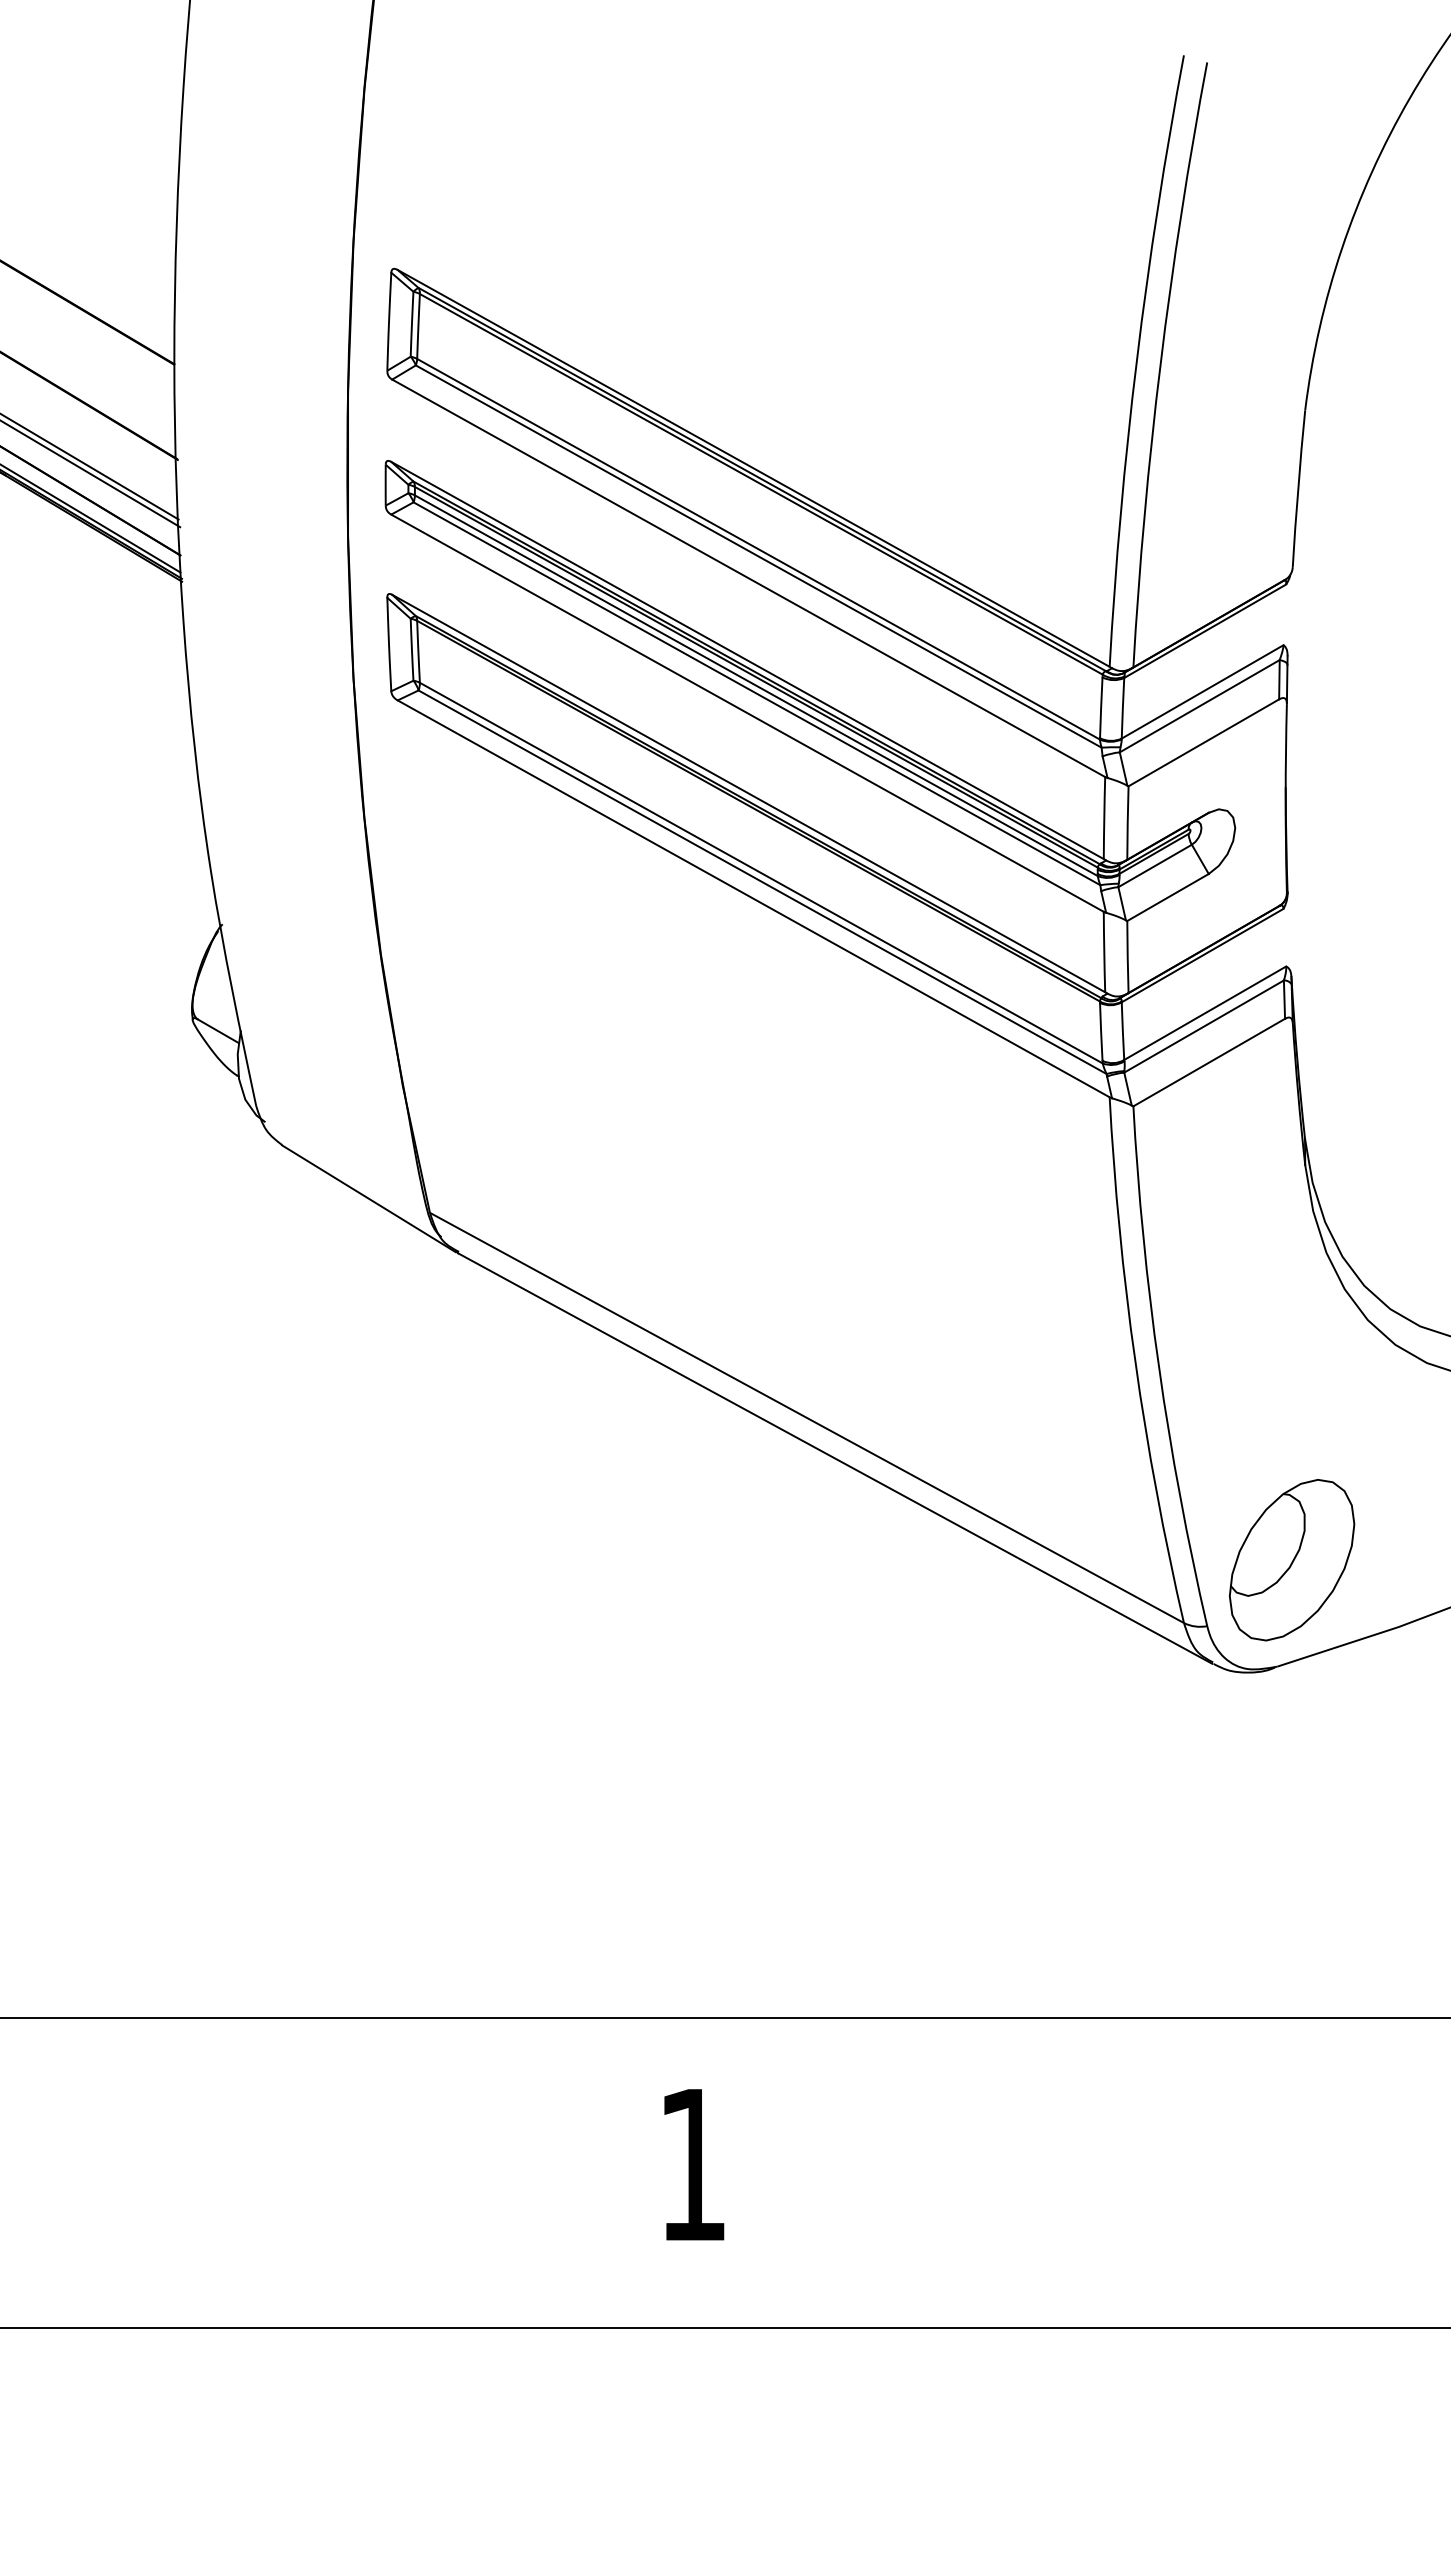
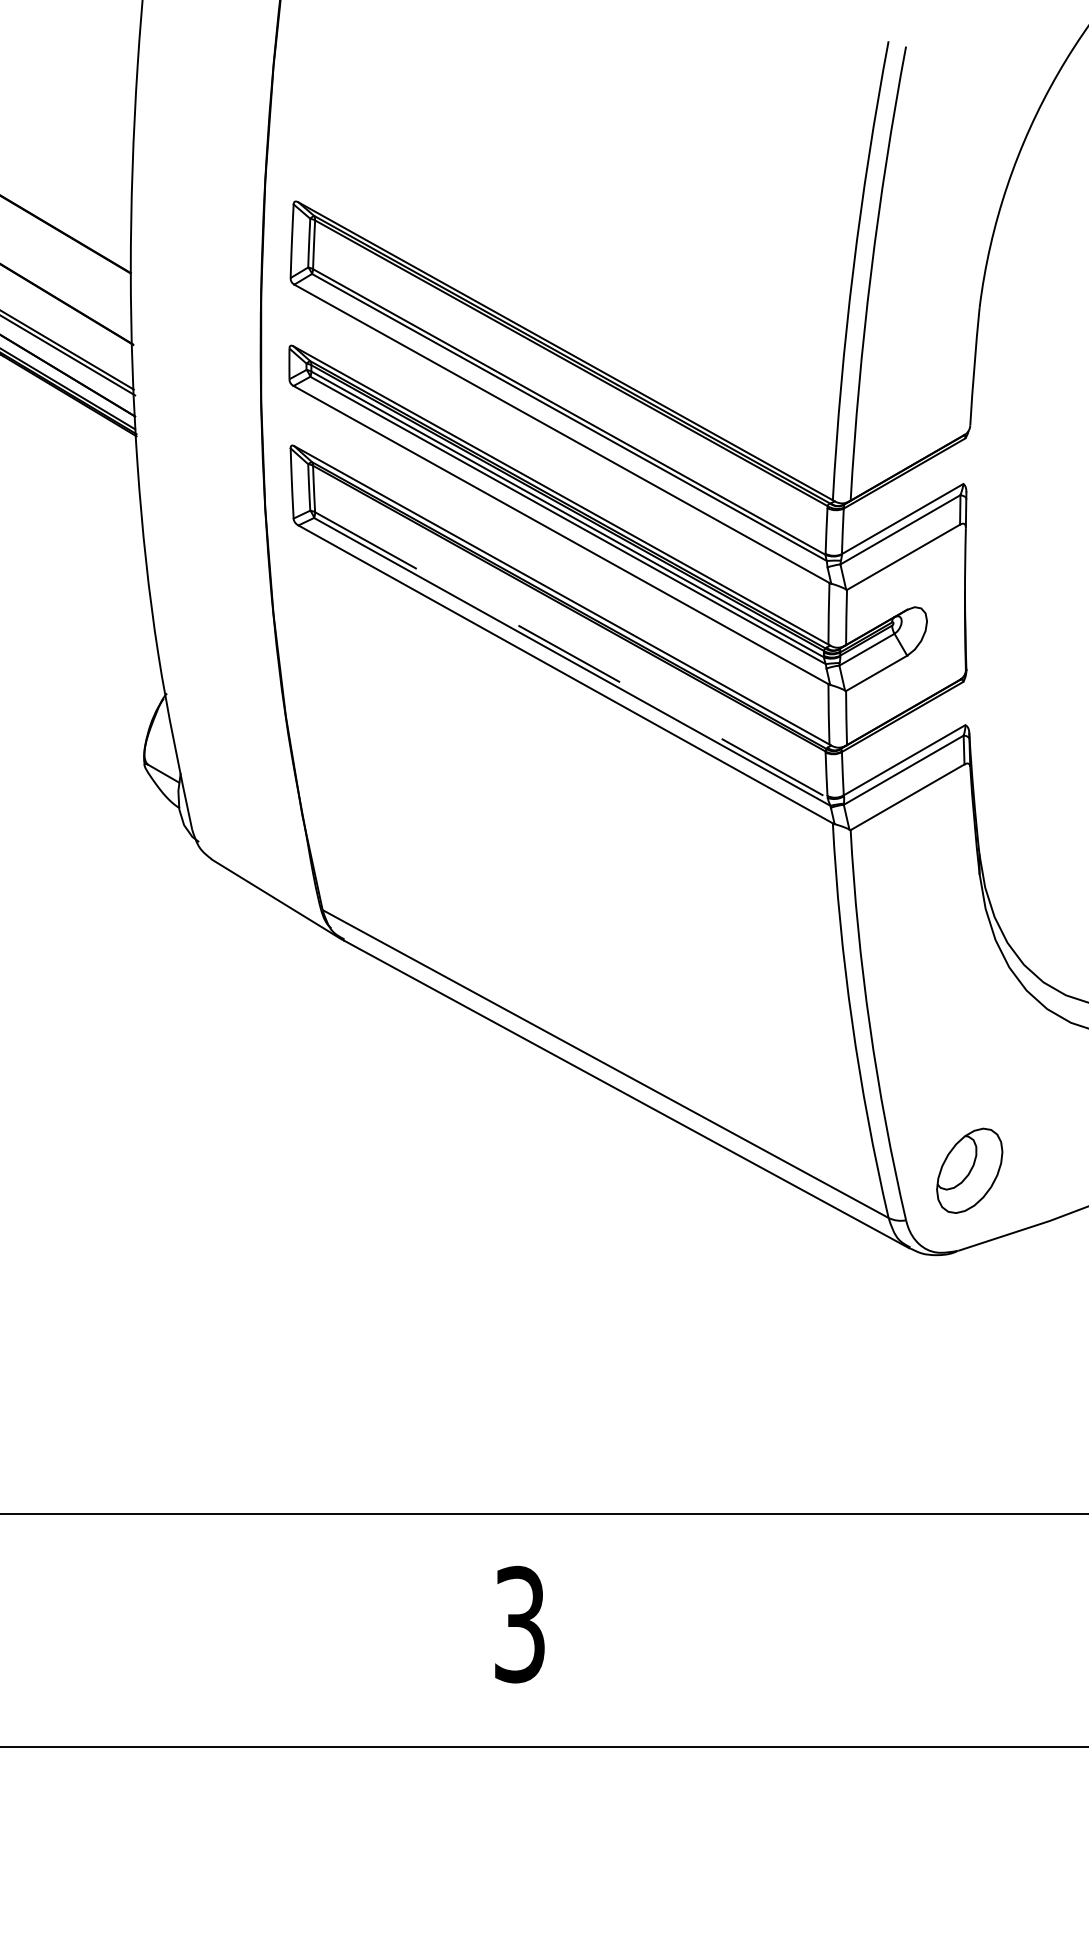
line: (761, 873) -> (571, 655), solid -> dashed
part: (1291, 1560) -> (969, 1171), size x0.7
text: (692, 2164) -> (519, 1624), 1 -> 3

